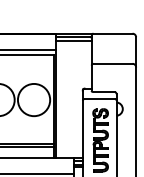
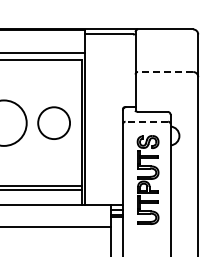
line: (74, 40) -> (110, 39), removed
line: (112, 64) -> (165, 72), solid -> dashed
line: (99, 98) -> (146, 121), solid -> dashed
circle: (33, 99) -> (53, 122), size x0.7

